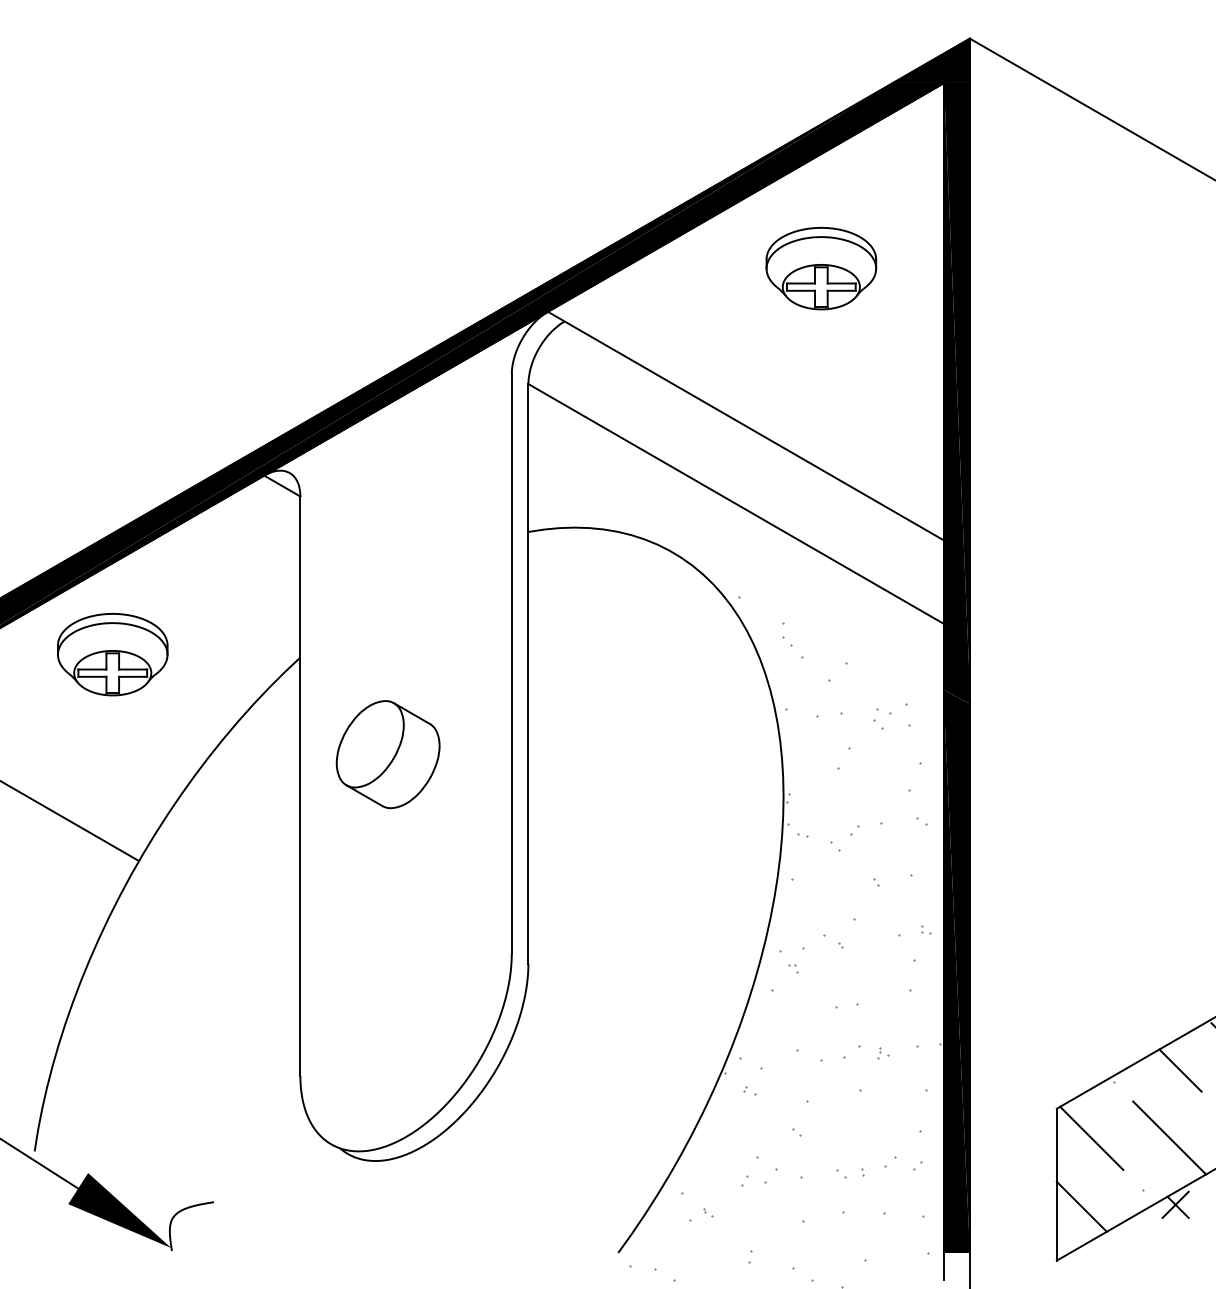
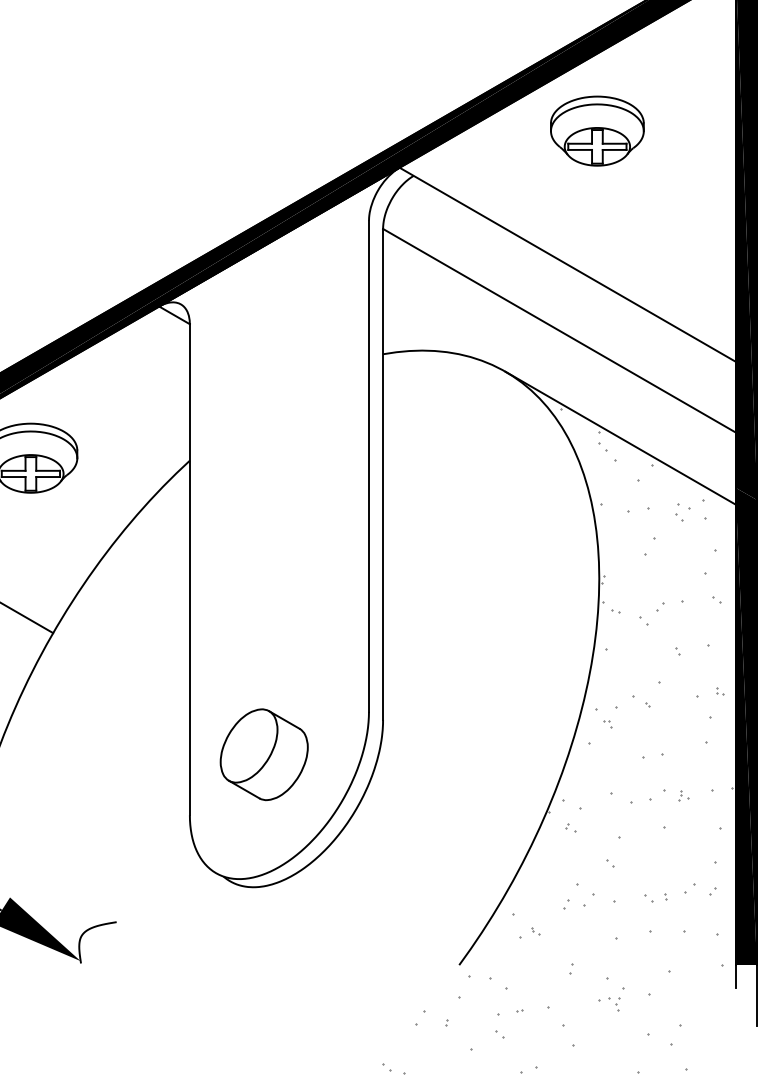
part: (821, 268) -> (597, 131), moved
line: (808, 630) -> (620, 437), added
part: (387, 754) -> (263, 754), moved

